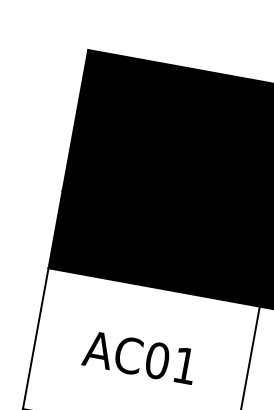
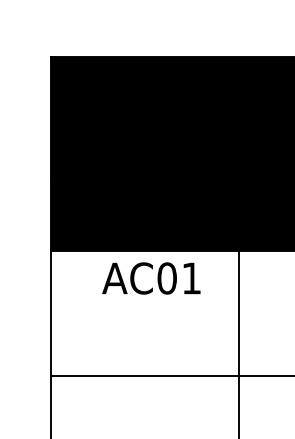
text: (139, 357) -> (151, 278), moved

